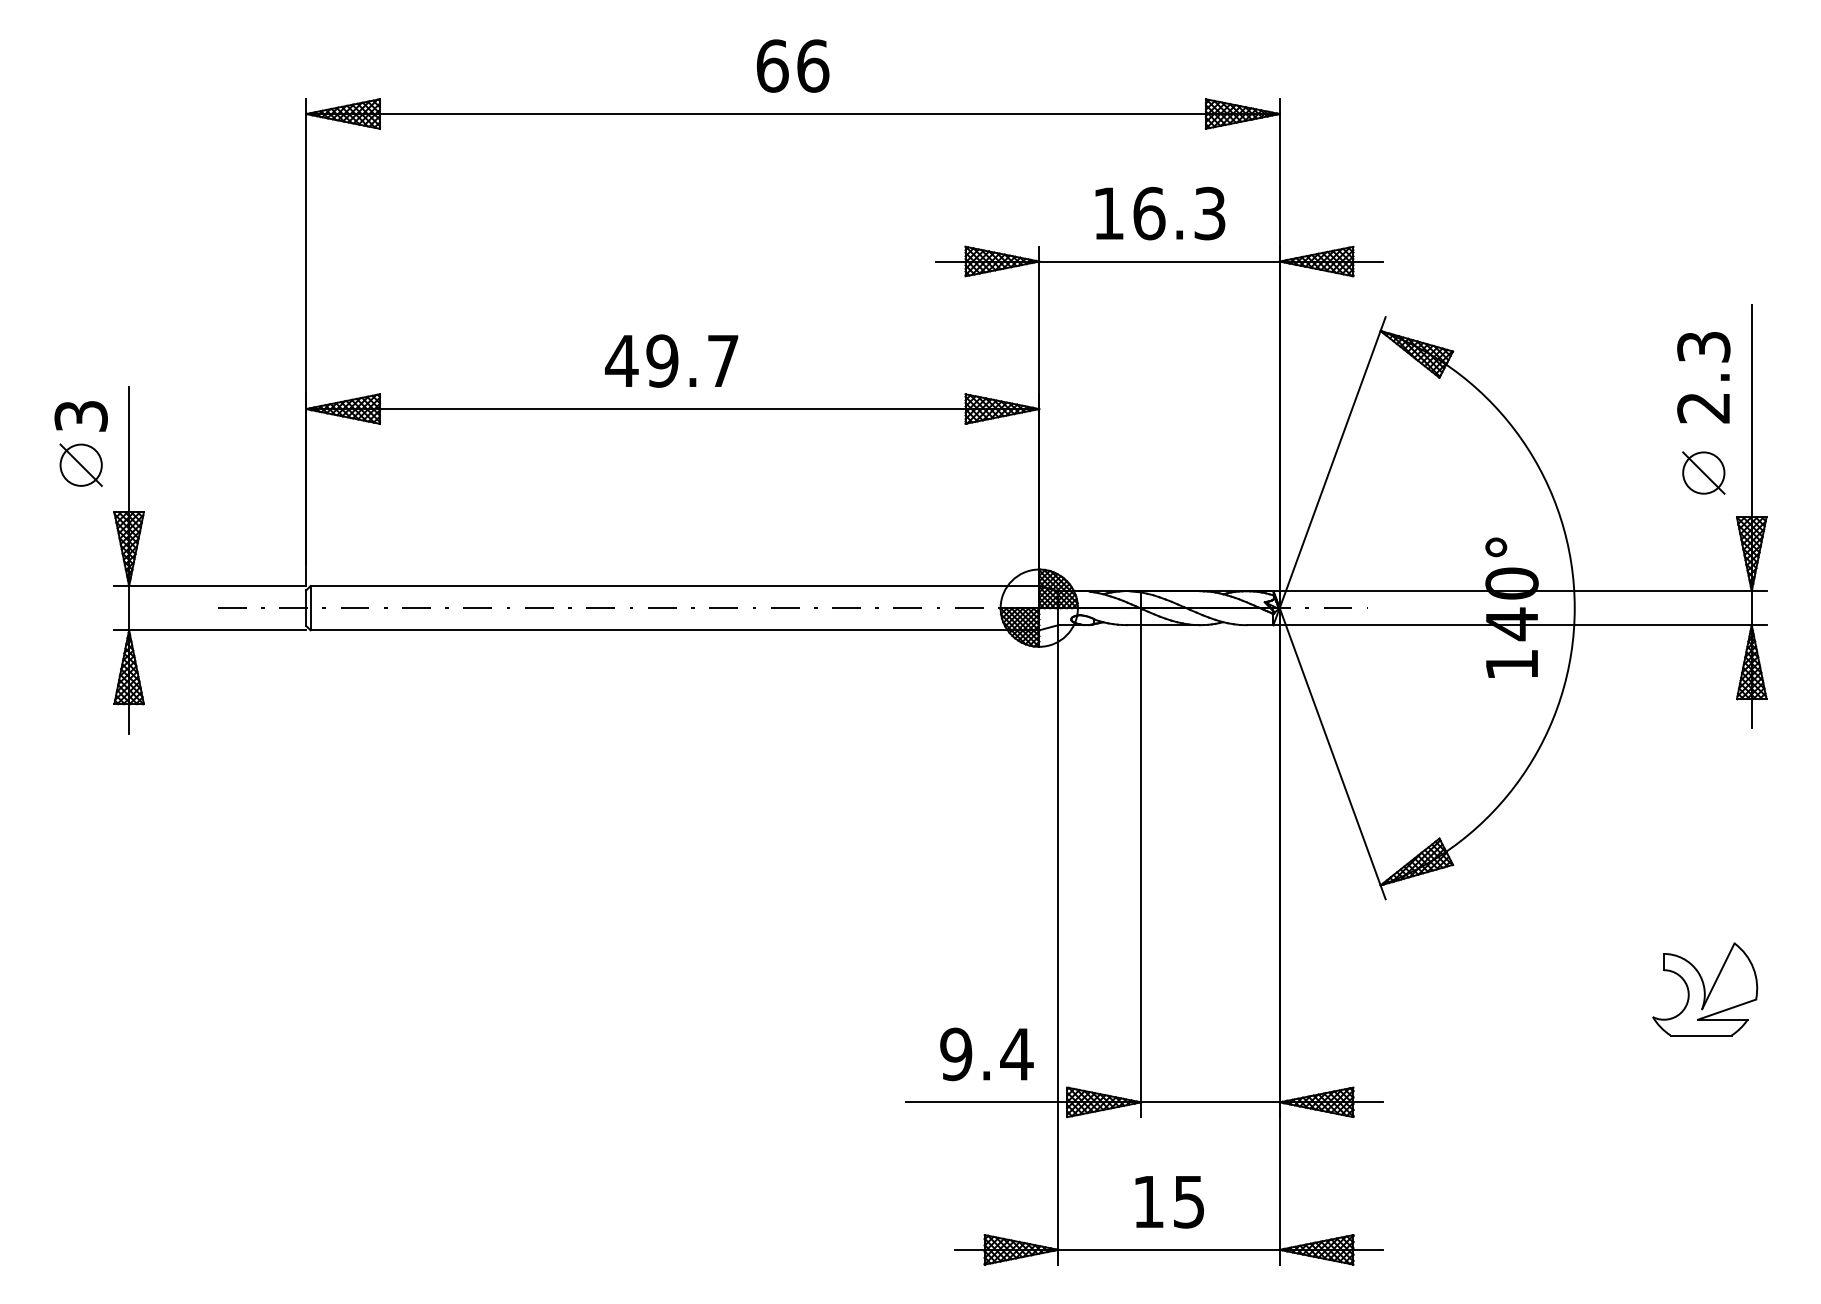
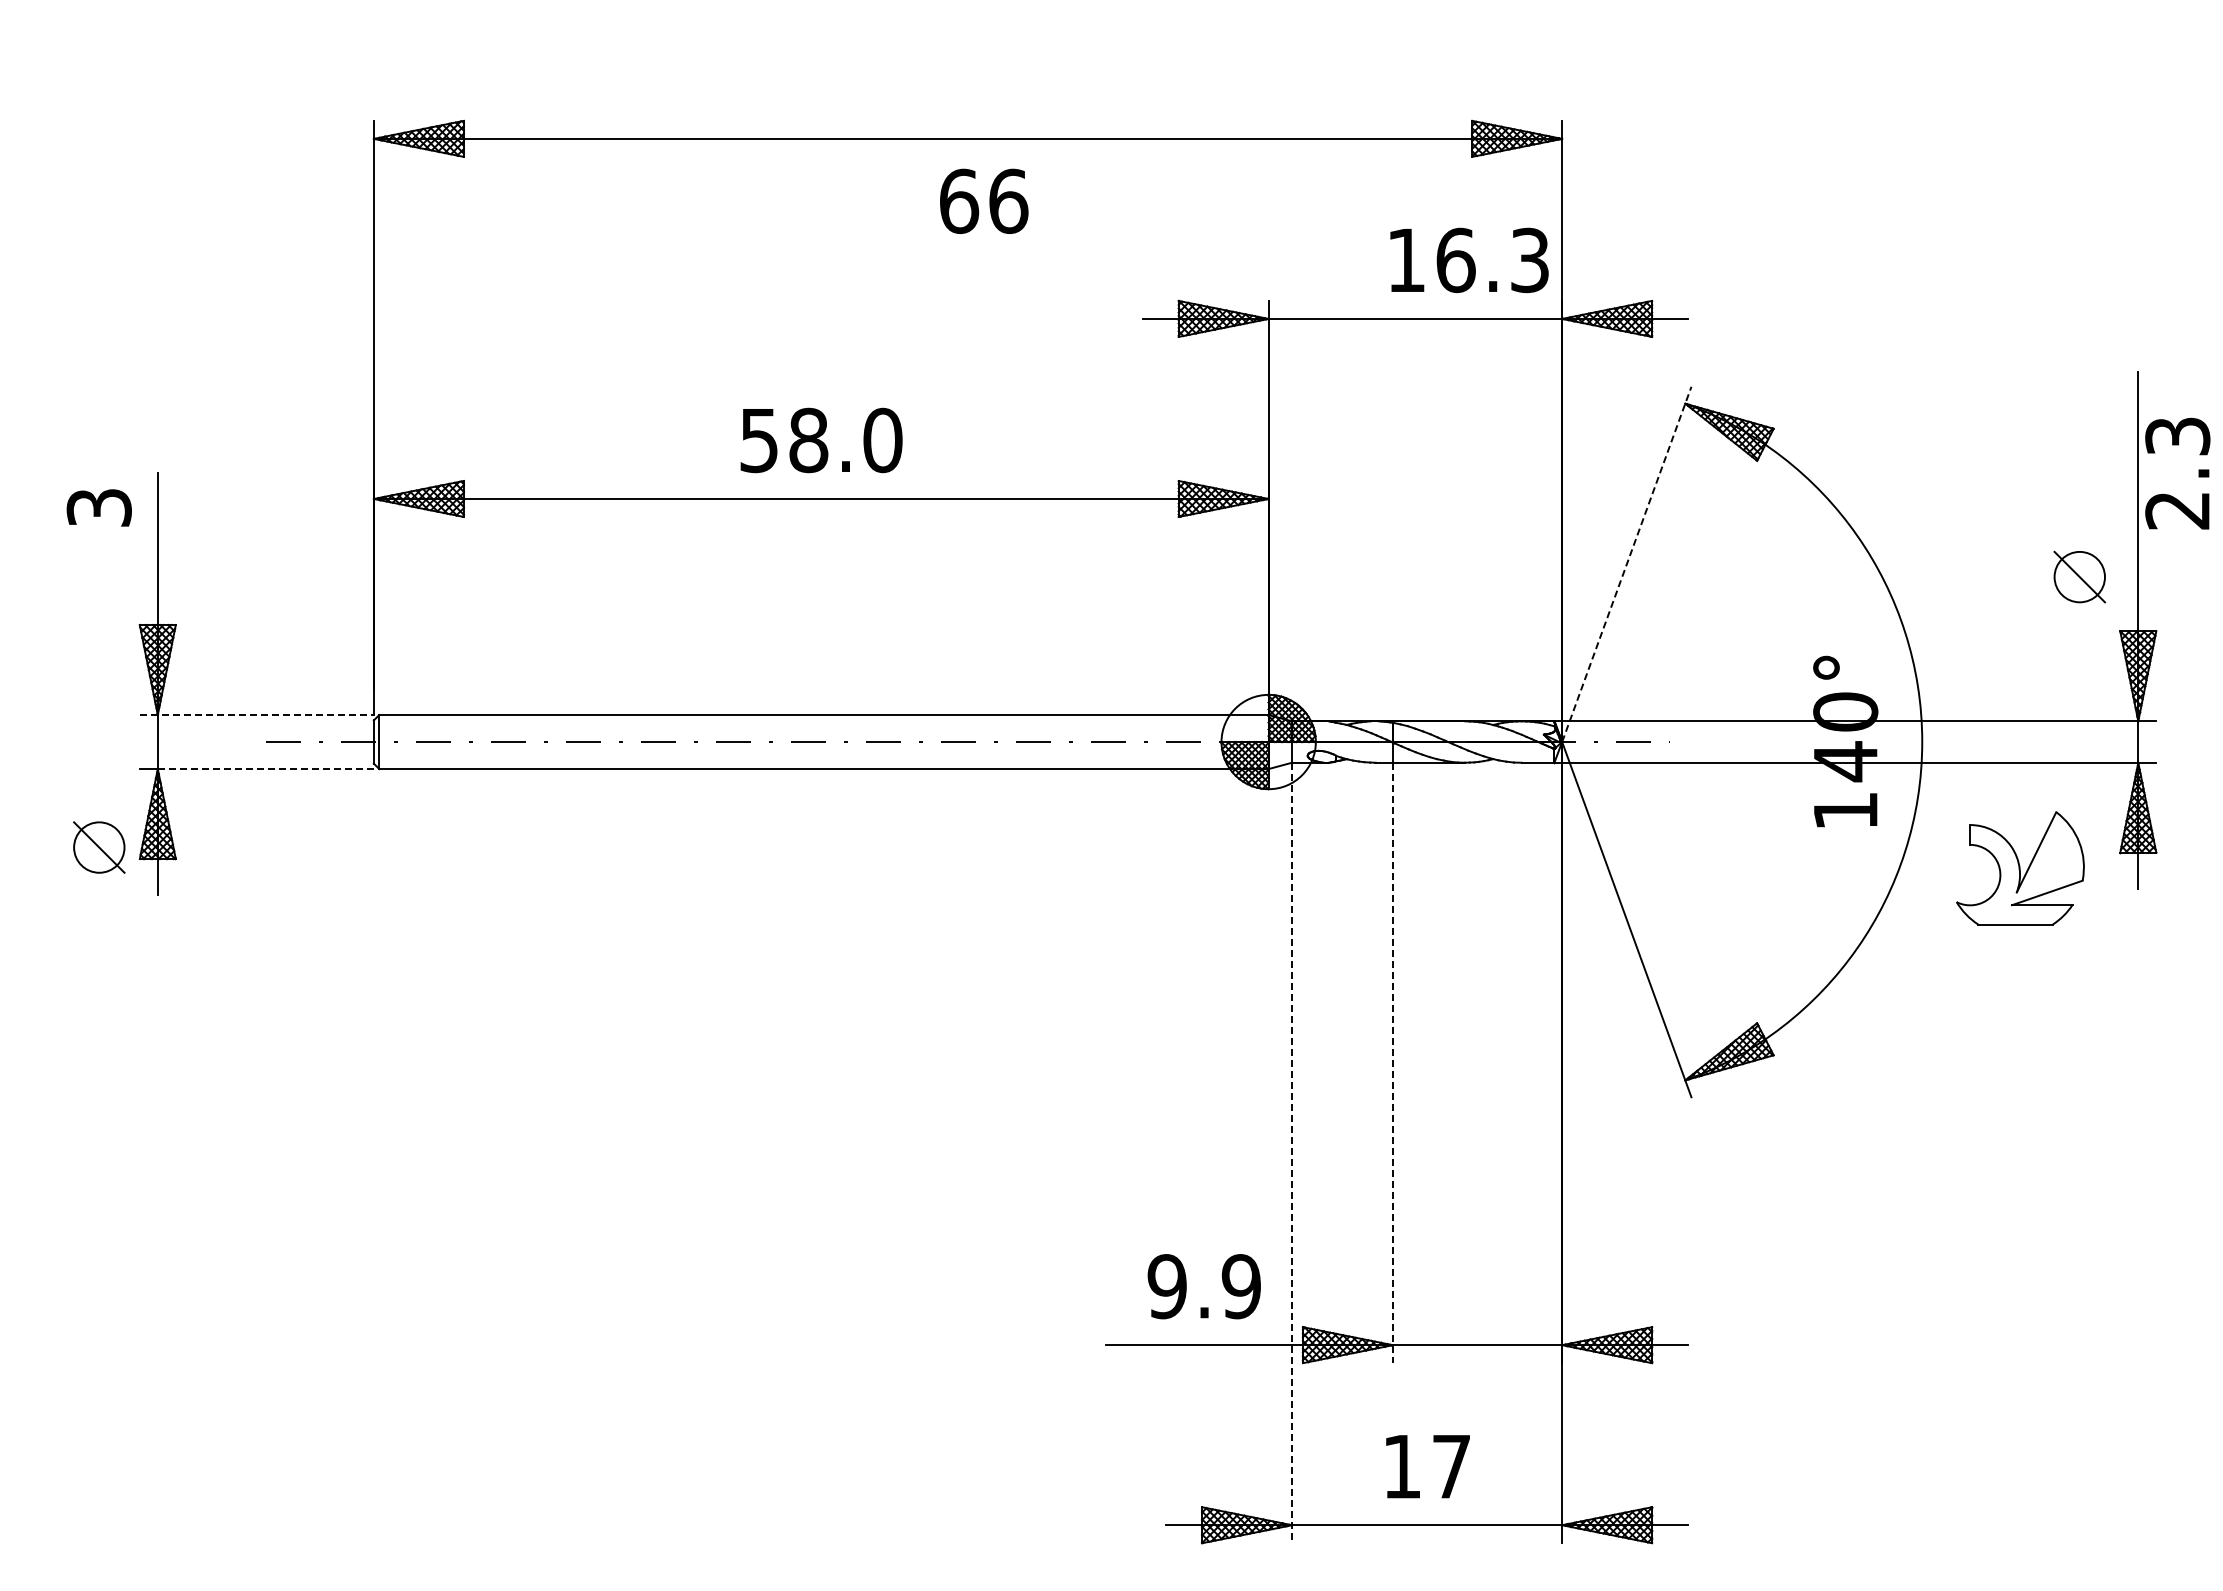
text: (793, 65) -> (984, 200), moved
text: (1160, 213) -> (1469, 260), moved
text: (672, 361) -> (820, 440), 49.7 -> 58.0
text: (1703, 377) -> (2177, 473), moved
line: (1332, 461) -> (1626, 563), solid -> dashed
part: (81, 465) -> (99, 847), moved
line: (210, 586) -> (257, 715), solid -> dashed
line: (217, 630) -> (265, 769), solid -> dashed
line: (1140, 871) -> (1392, 1063), solid -> dashed
line: (1058, 945) -> (1292, 1153), solid -> dashed
part: (1705, 989) -> (2020, 868), moved
text: (1016, 1054) -> (1240, 1286), 9.4 -> 9.9
text: (1189, 1202) -> (1451, 1467), 15 -> 17

